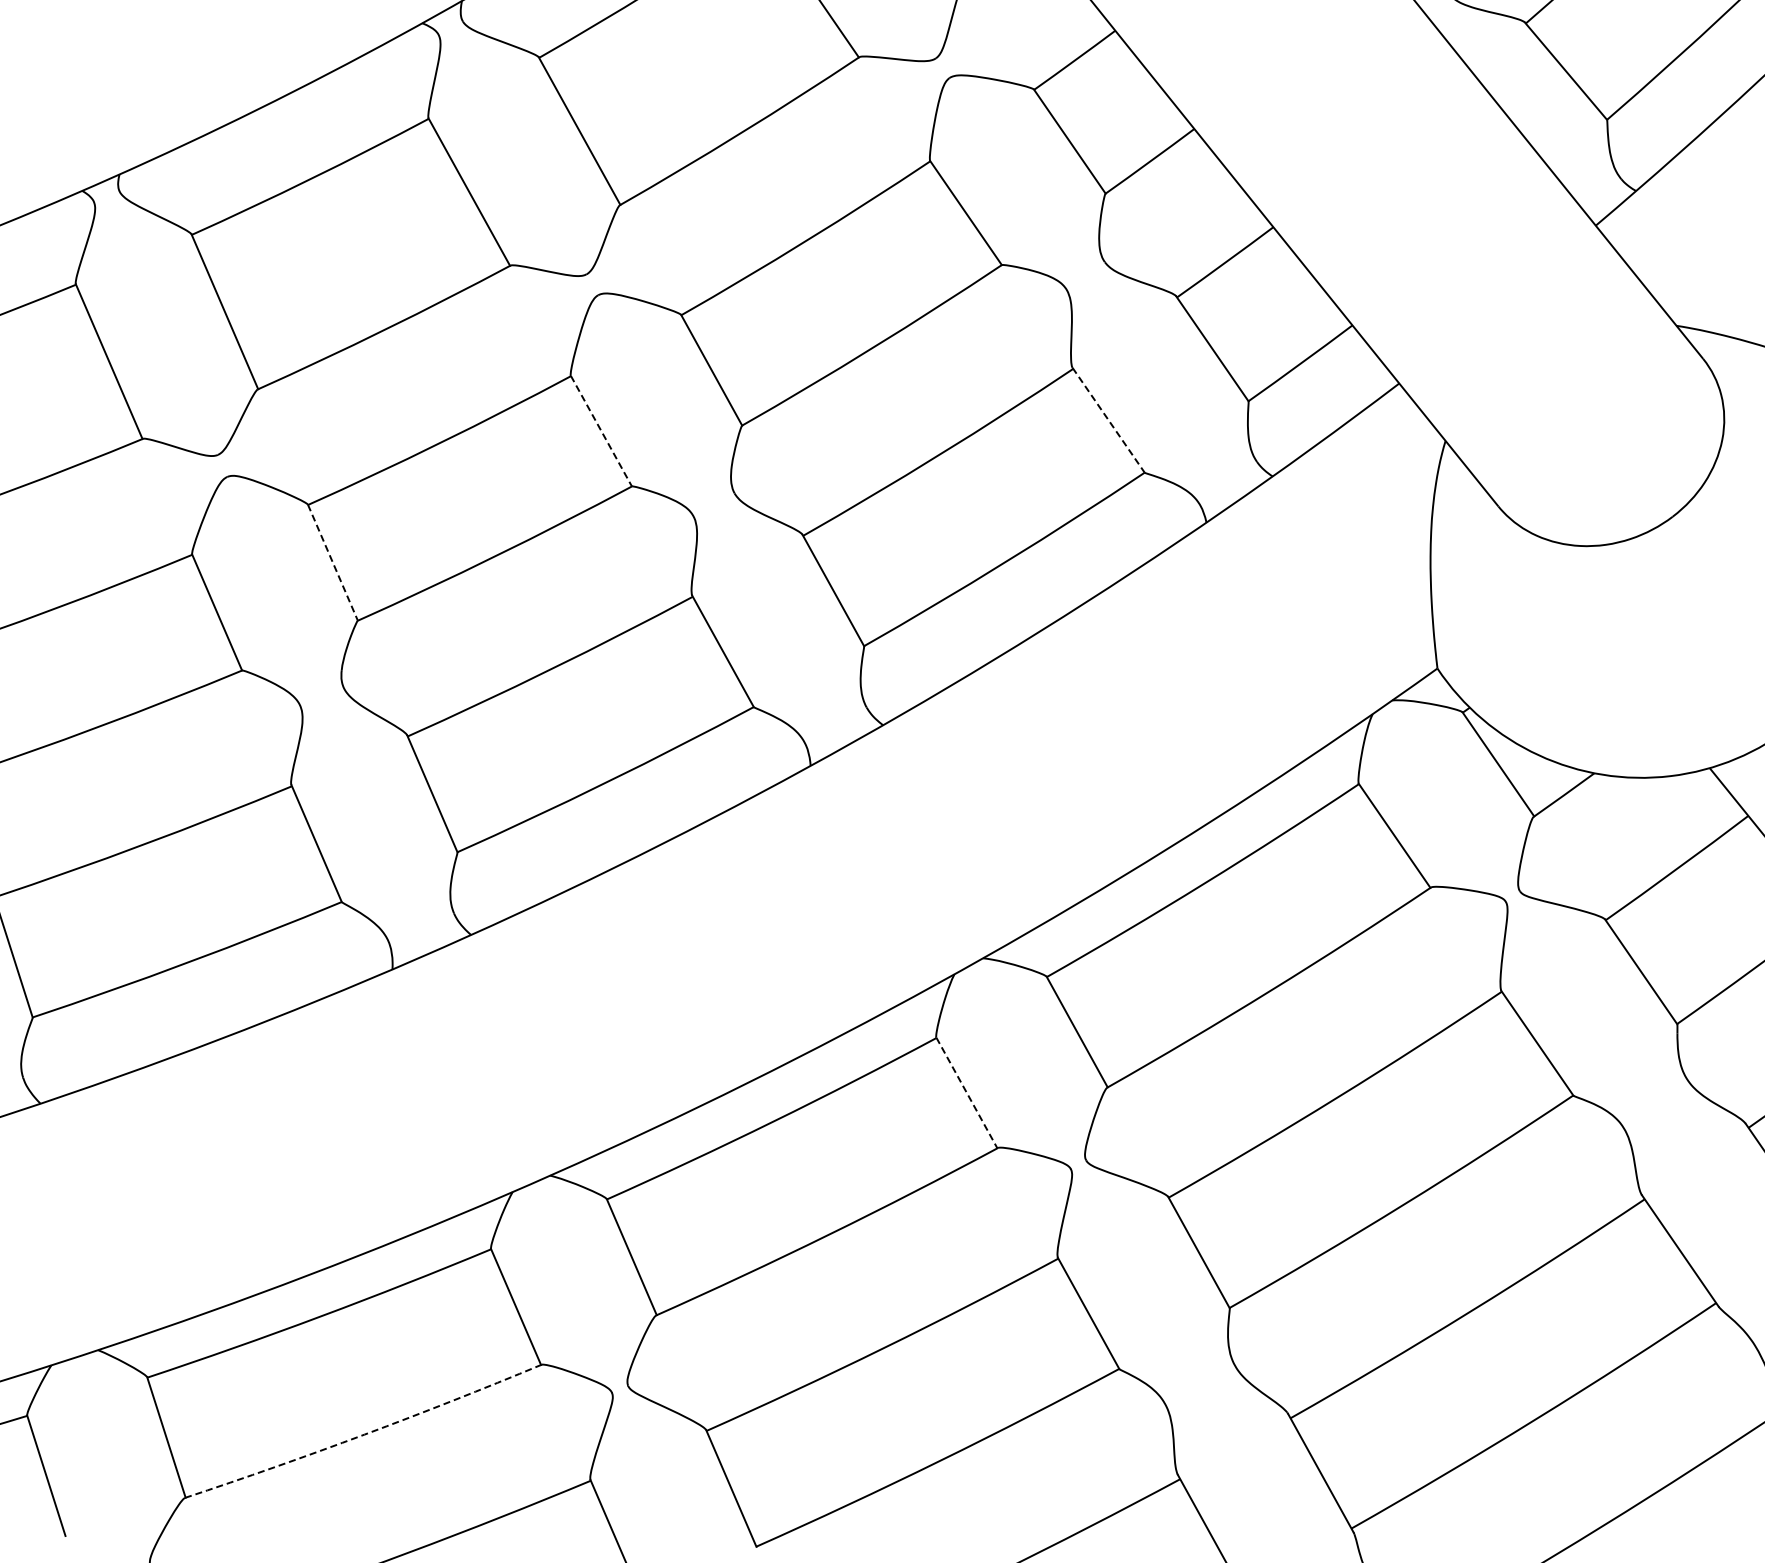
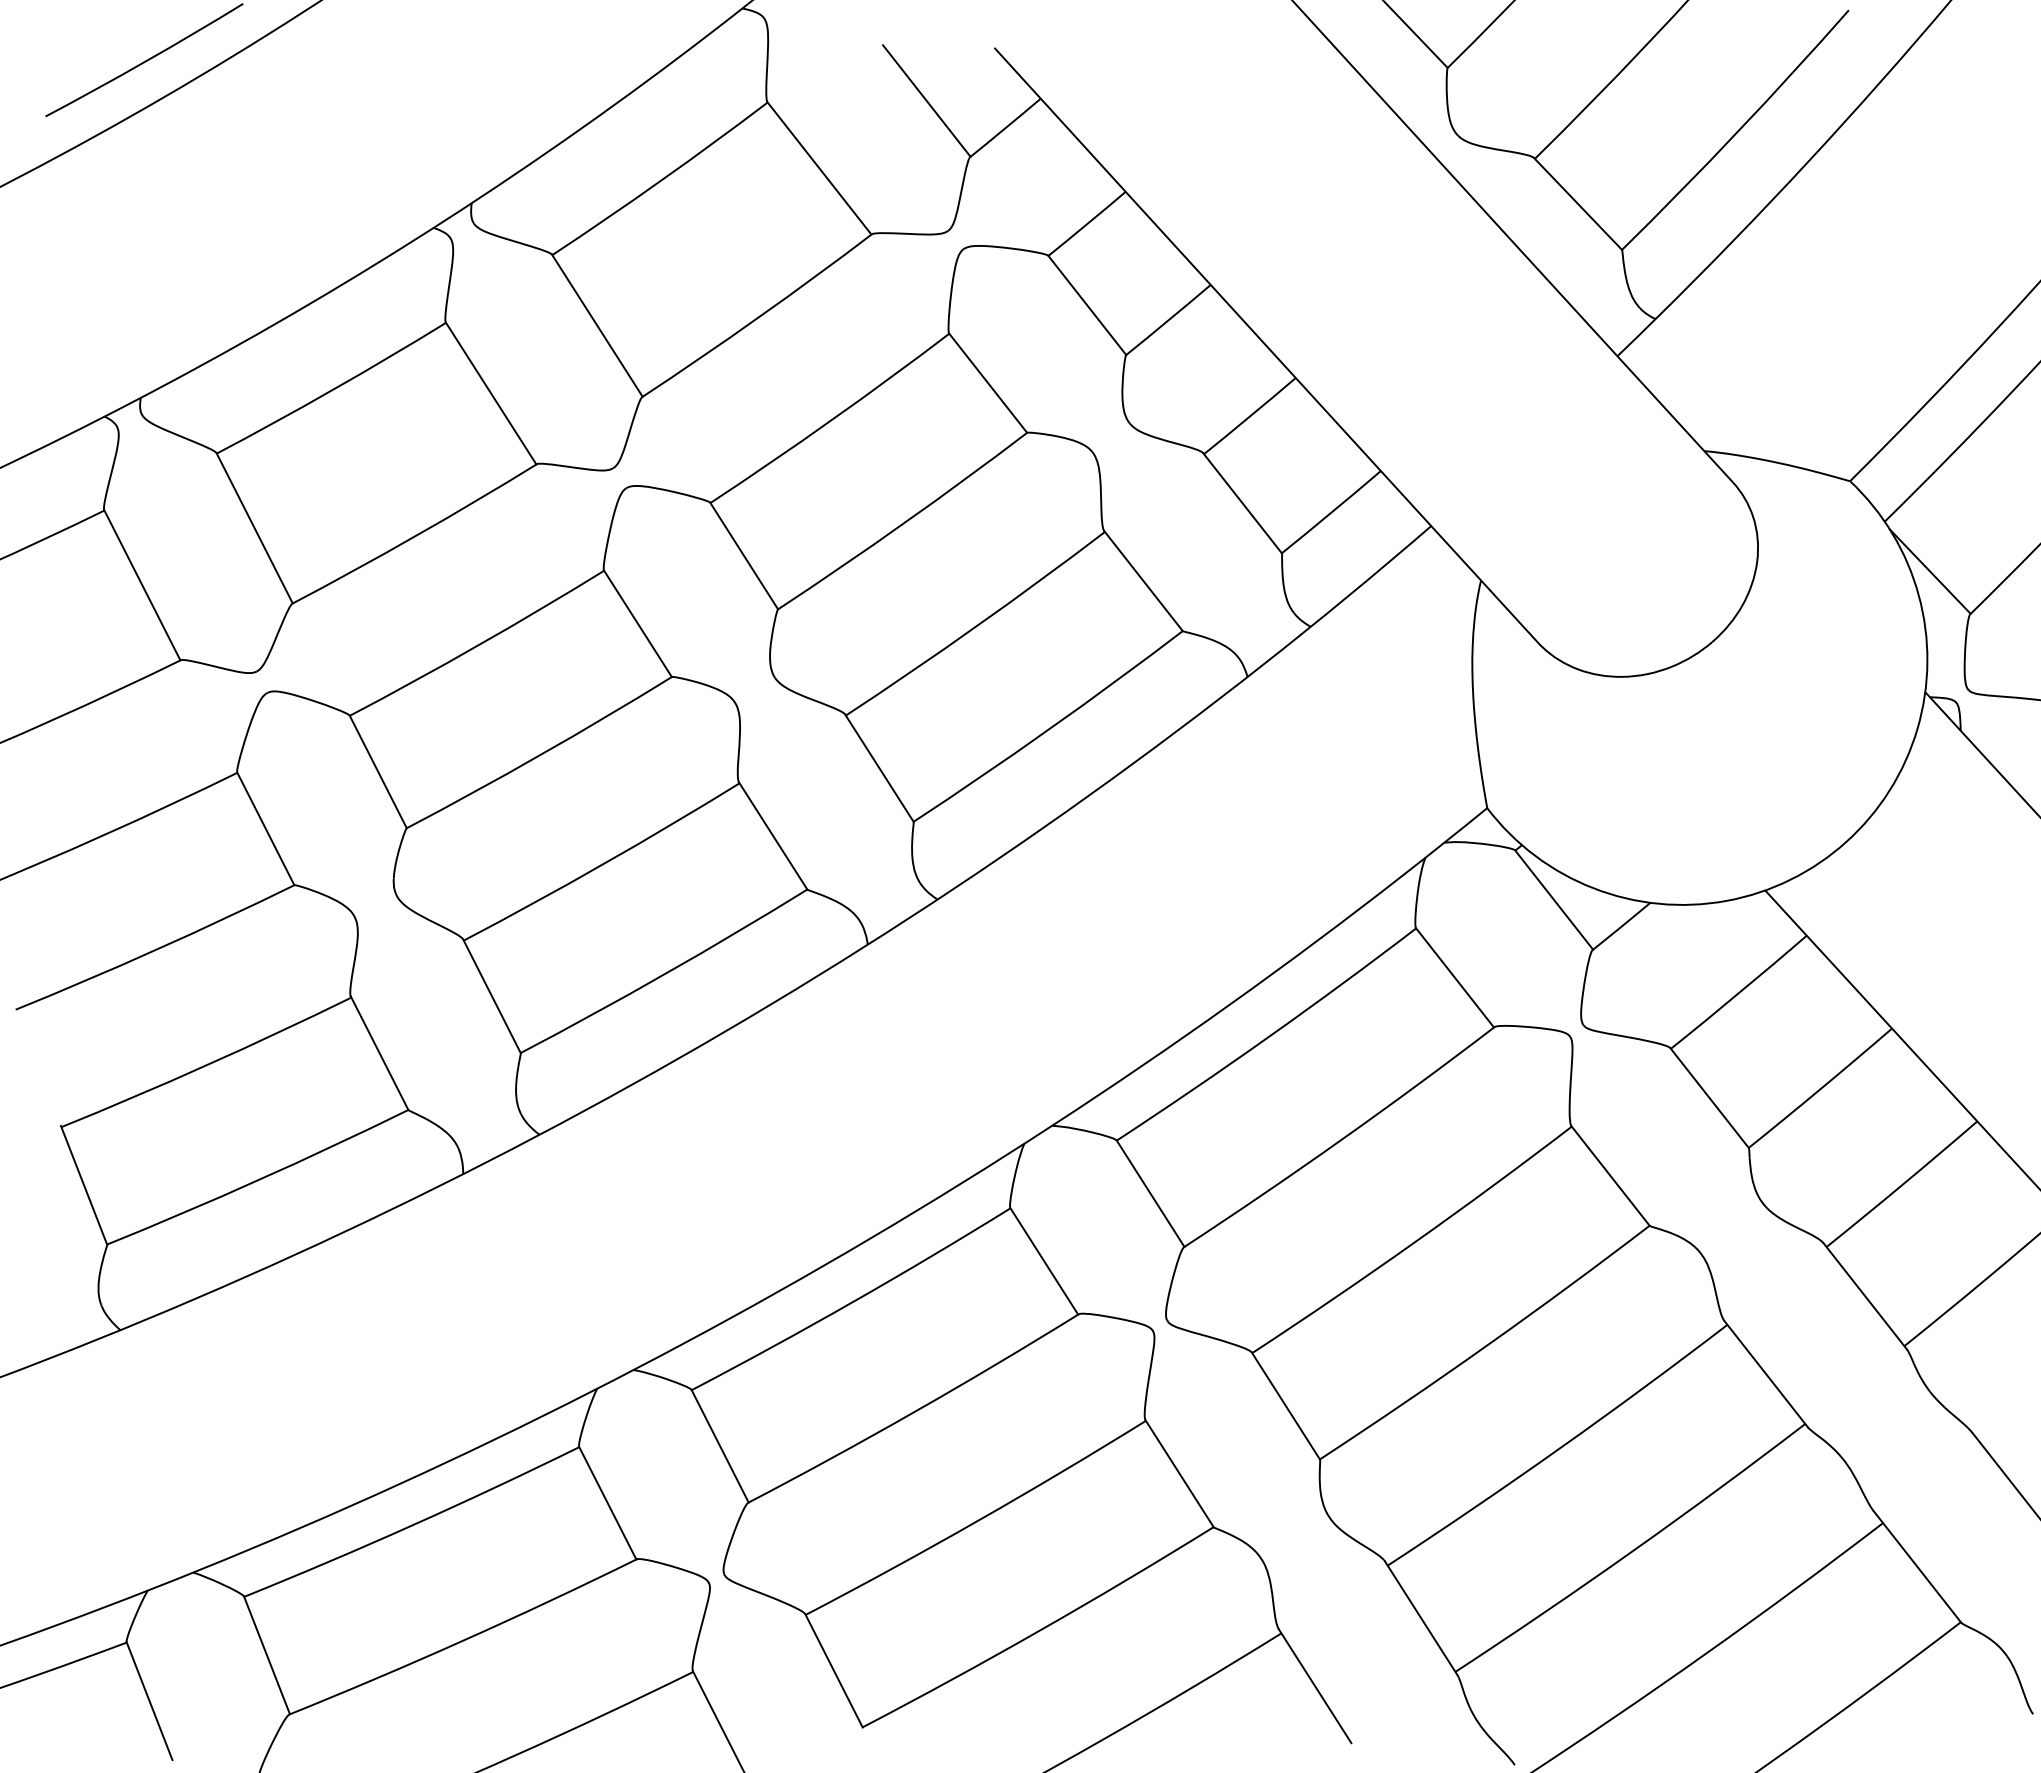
line: (1108, 420) -> (1143, 581), dashed -> solid
line: (601, 431) -> (638, 624), dashed -> solid
line: (333, 563) -> (378, 772), dashed -> solid
line: (967, 1093) -> (1044, 1261), dashed -> solid
arc: (364, 1435) -> (464, 1640), dashed -> solid

